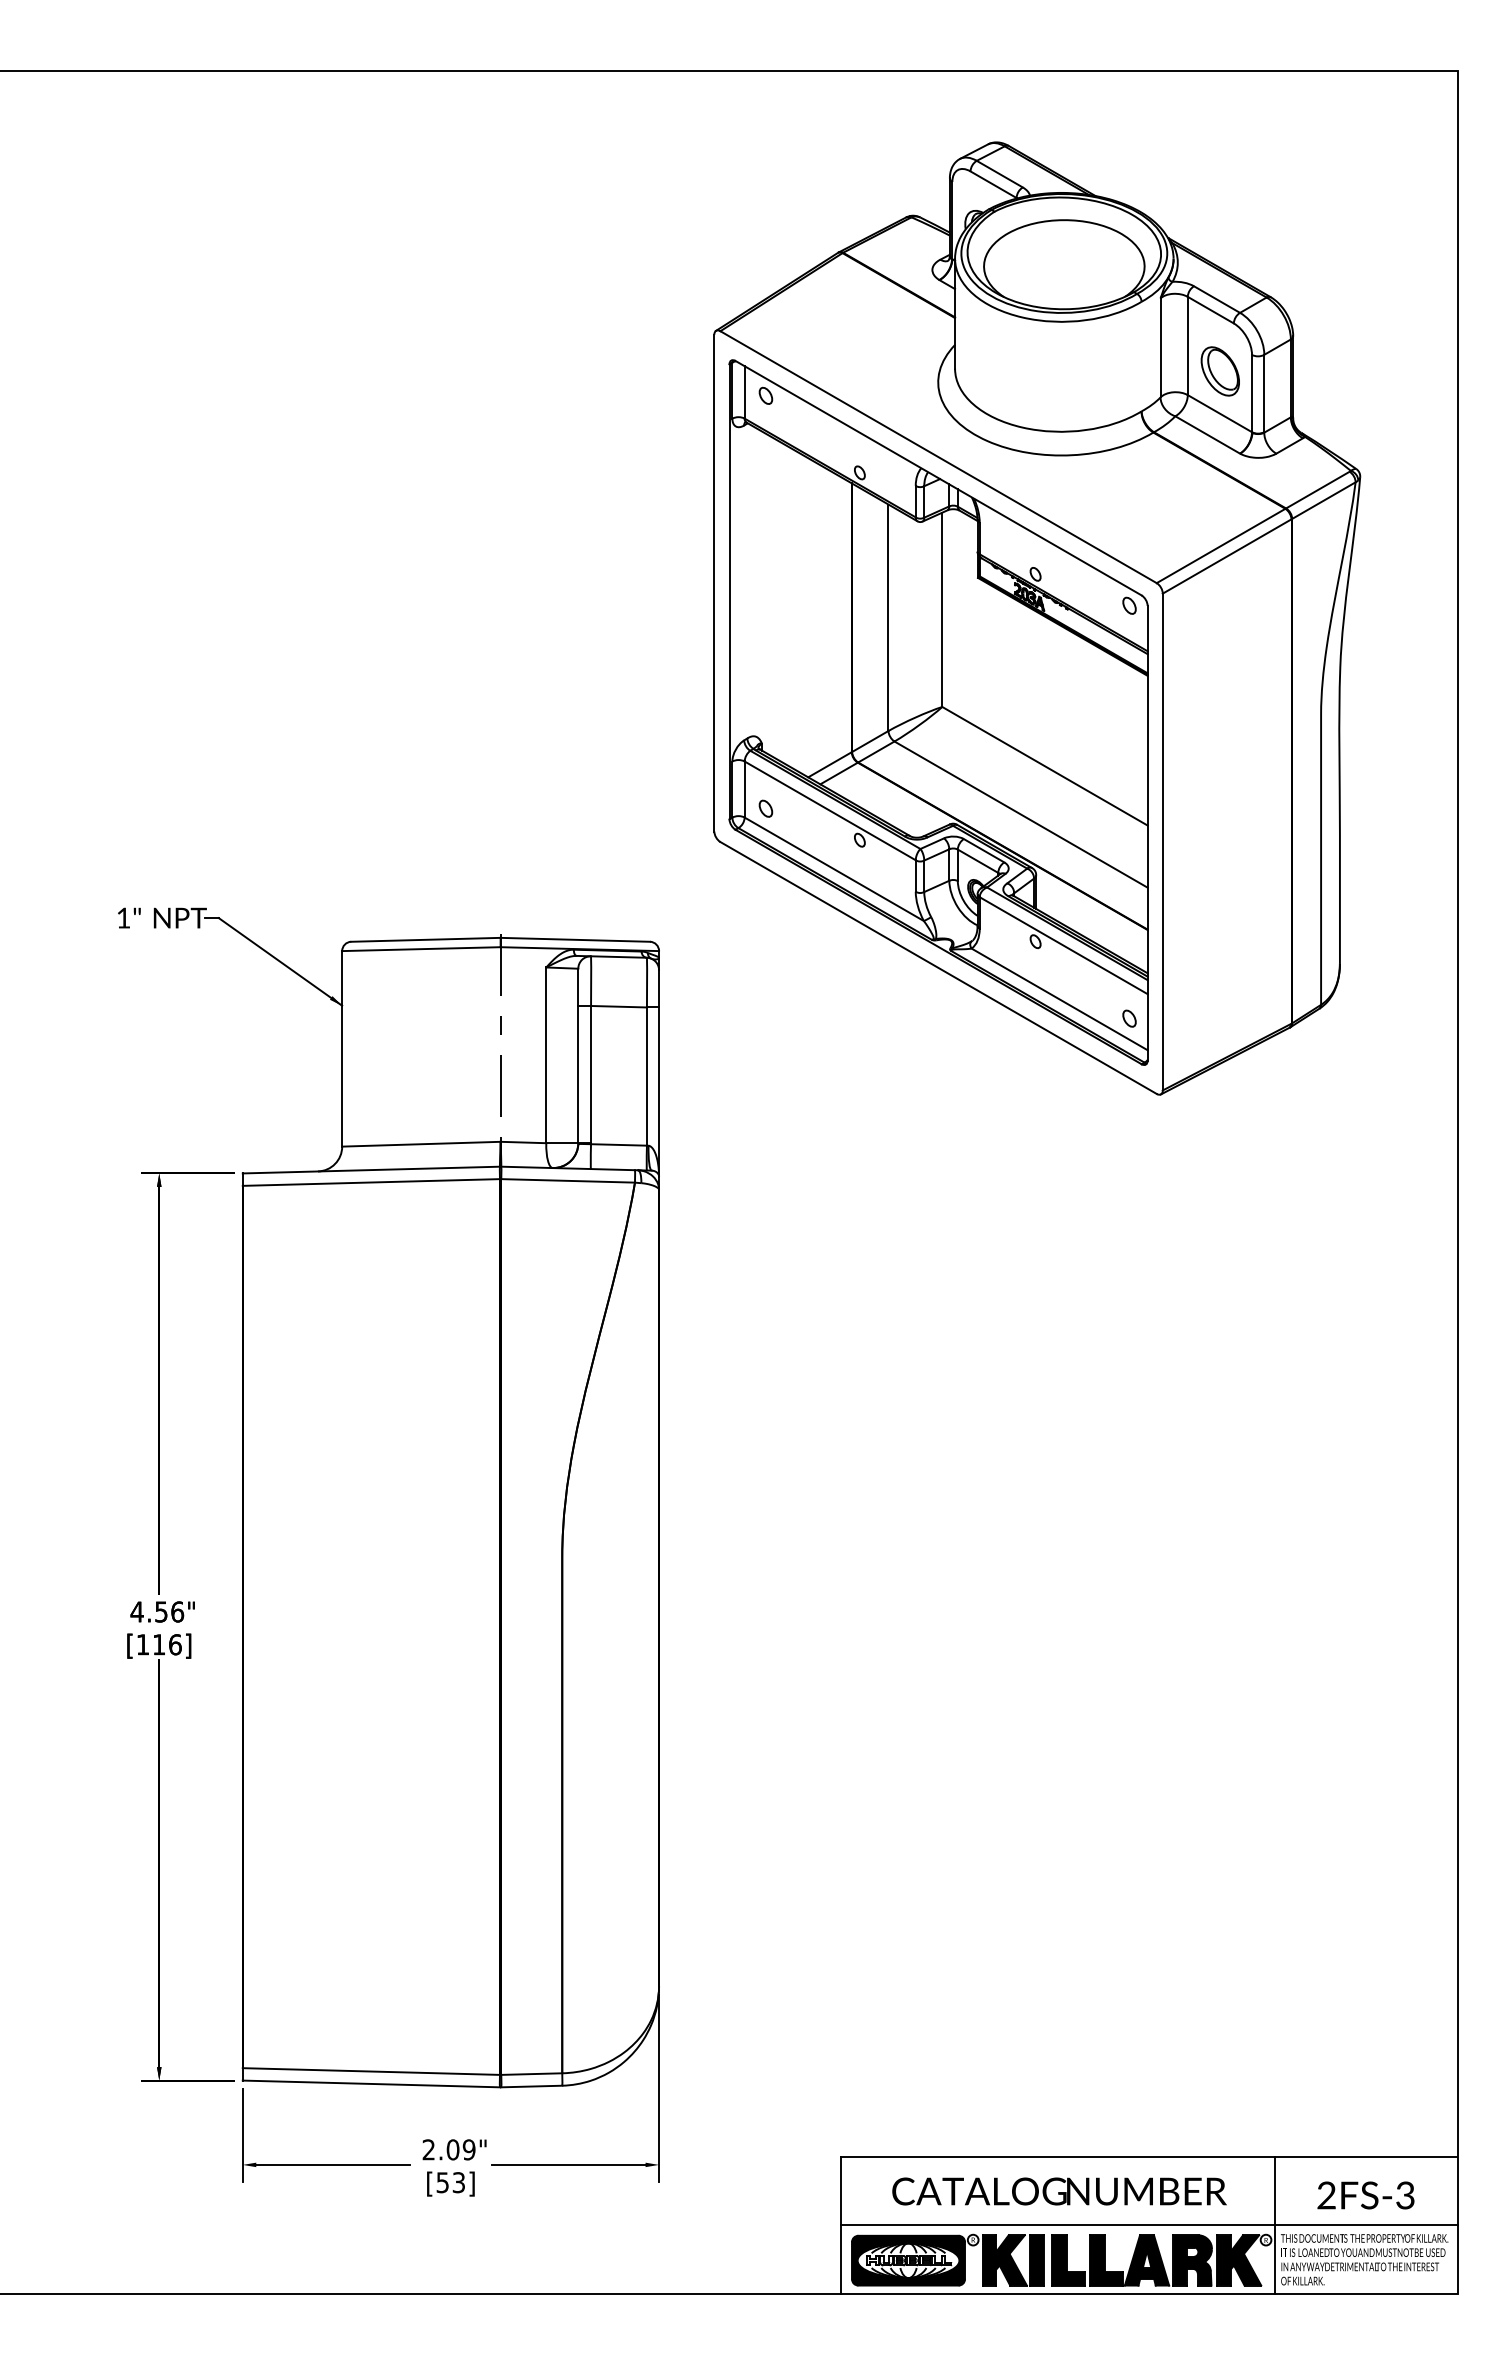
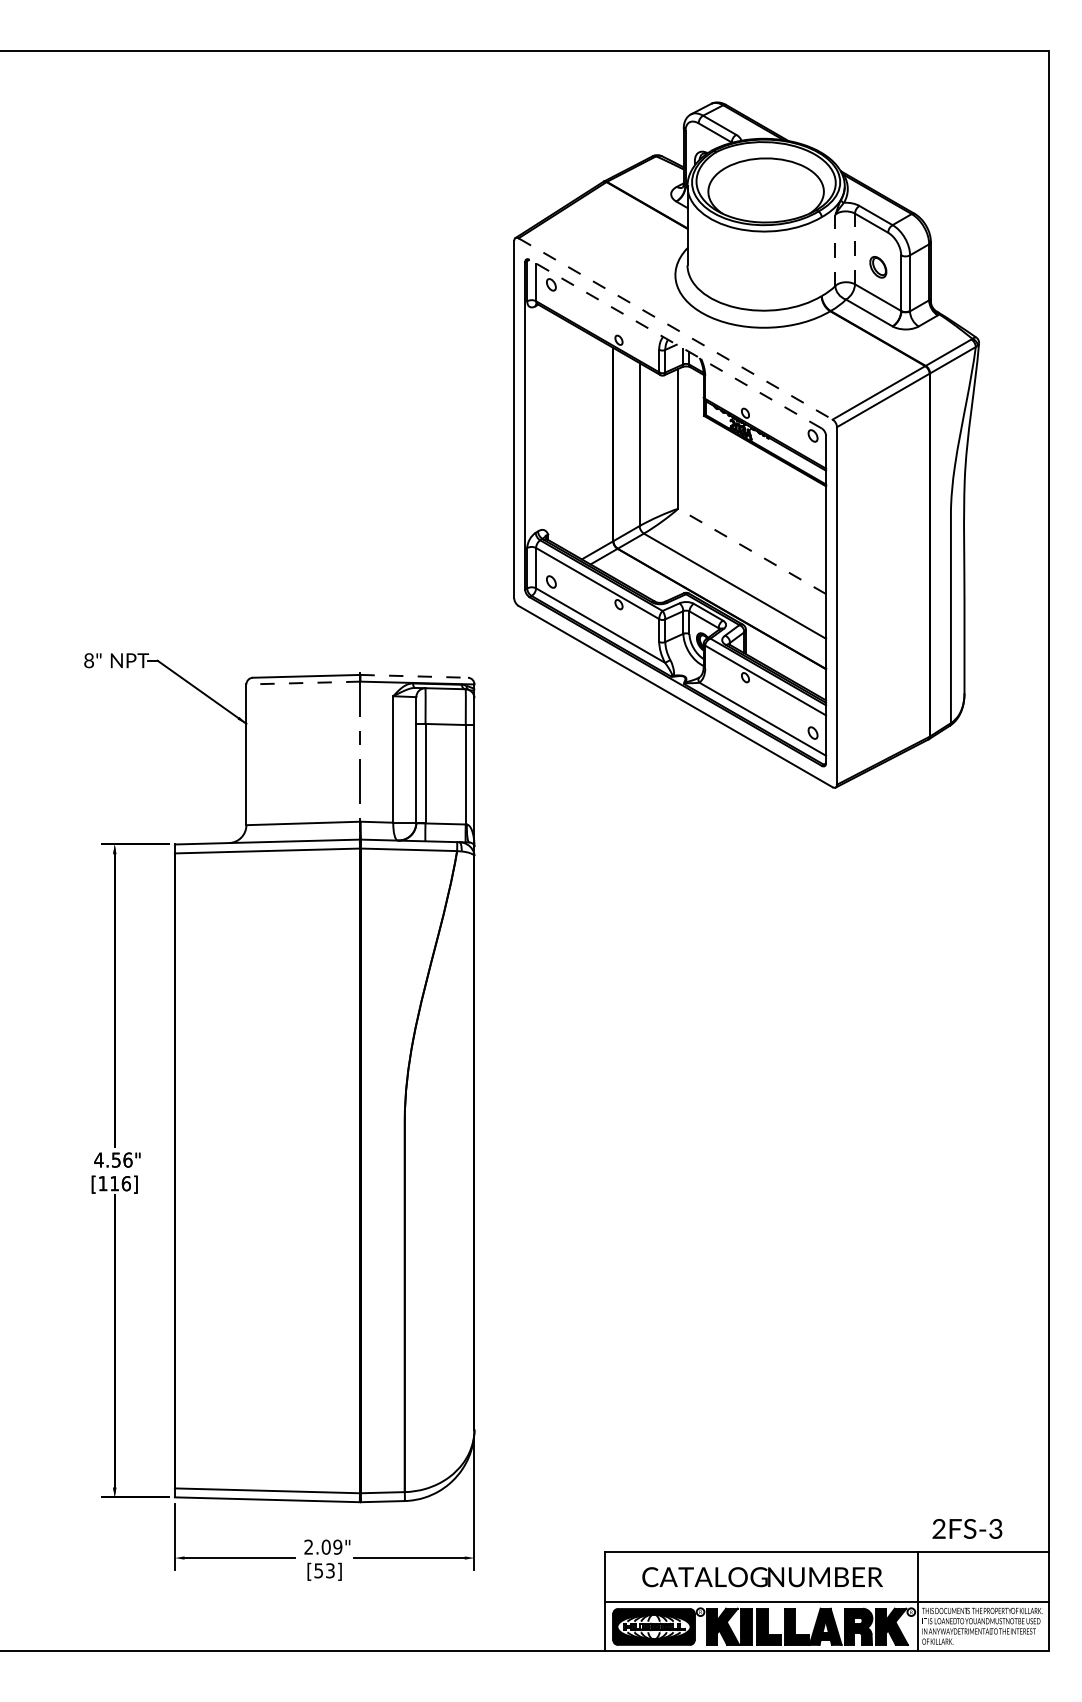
line: (1187, 345) -> (854, 248), solid -> dashed
line: (1160, 348) -> (835, 250), solid -> dashed
part: (1219, 371) -> (877, 267), size x0.6
line: (938, 457) -> (675, 329), solid -> dashed
line: (938, 477) -> (675, 343), solid -> dashed
line: (1044, 766) -> (751, 551), solid -> dashed
text: (123, 917) -> (89, 660), 1" -> 8"
line: (575, 939) -> (414, 676), solid -> dashed
line: (420, 949) -> (302, 683), solid -> dashed
text: (1365, 2195) -> (967, 1528), moved

